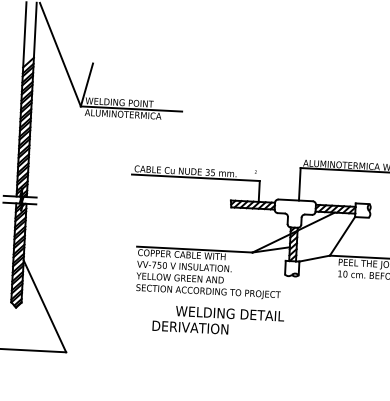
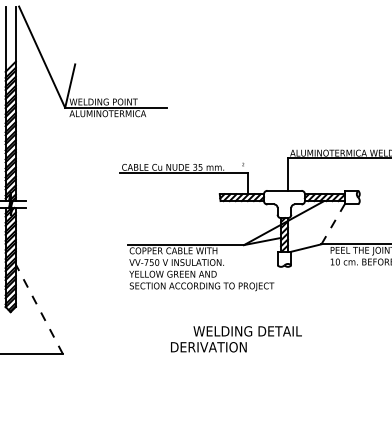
line: (342, 235) -> (333, 223), solid -> dashed
line: (45, 306) -> (39, 309), solid -> dashed
text: (218, 321) -> (236, 339), moved

